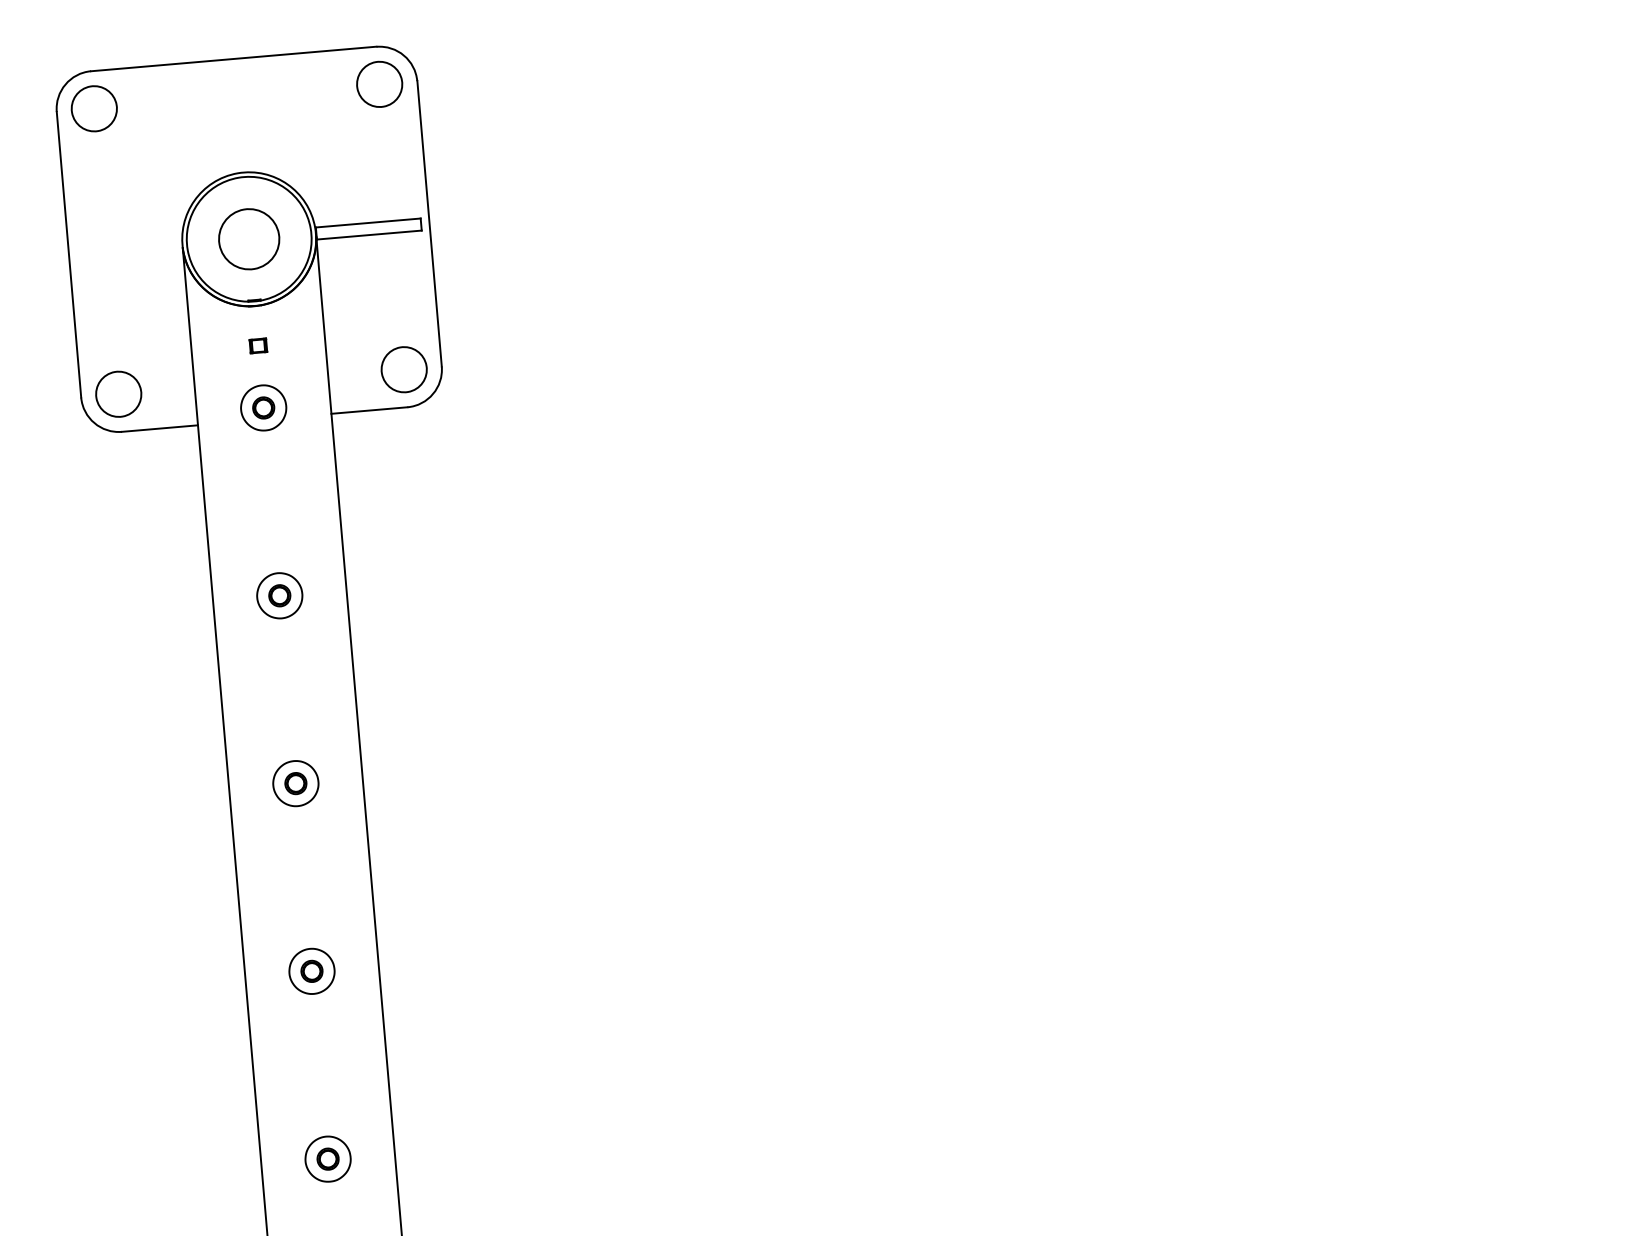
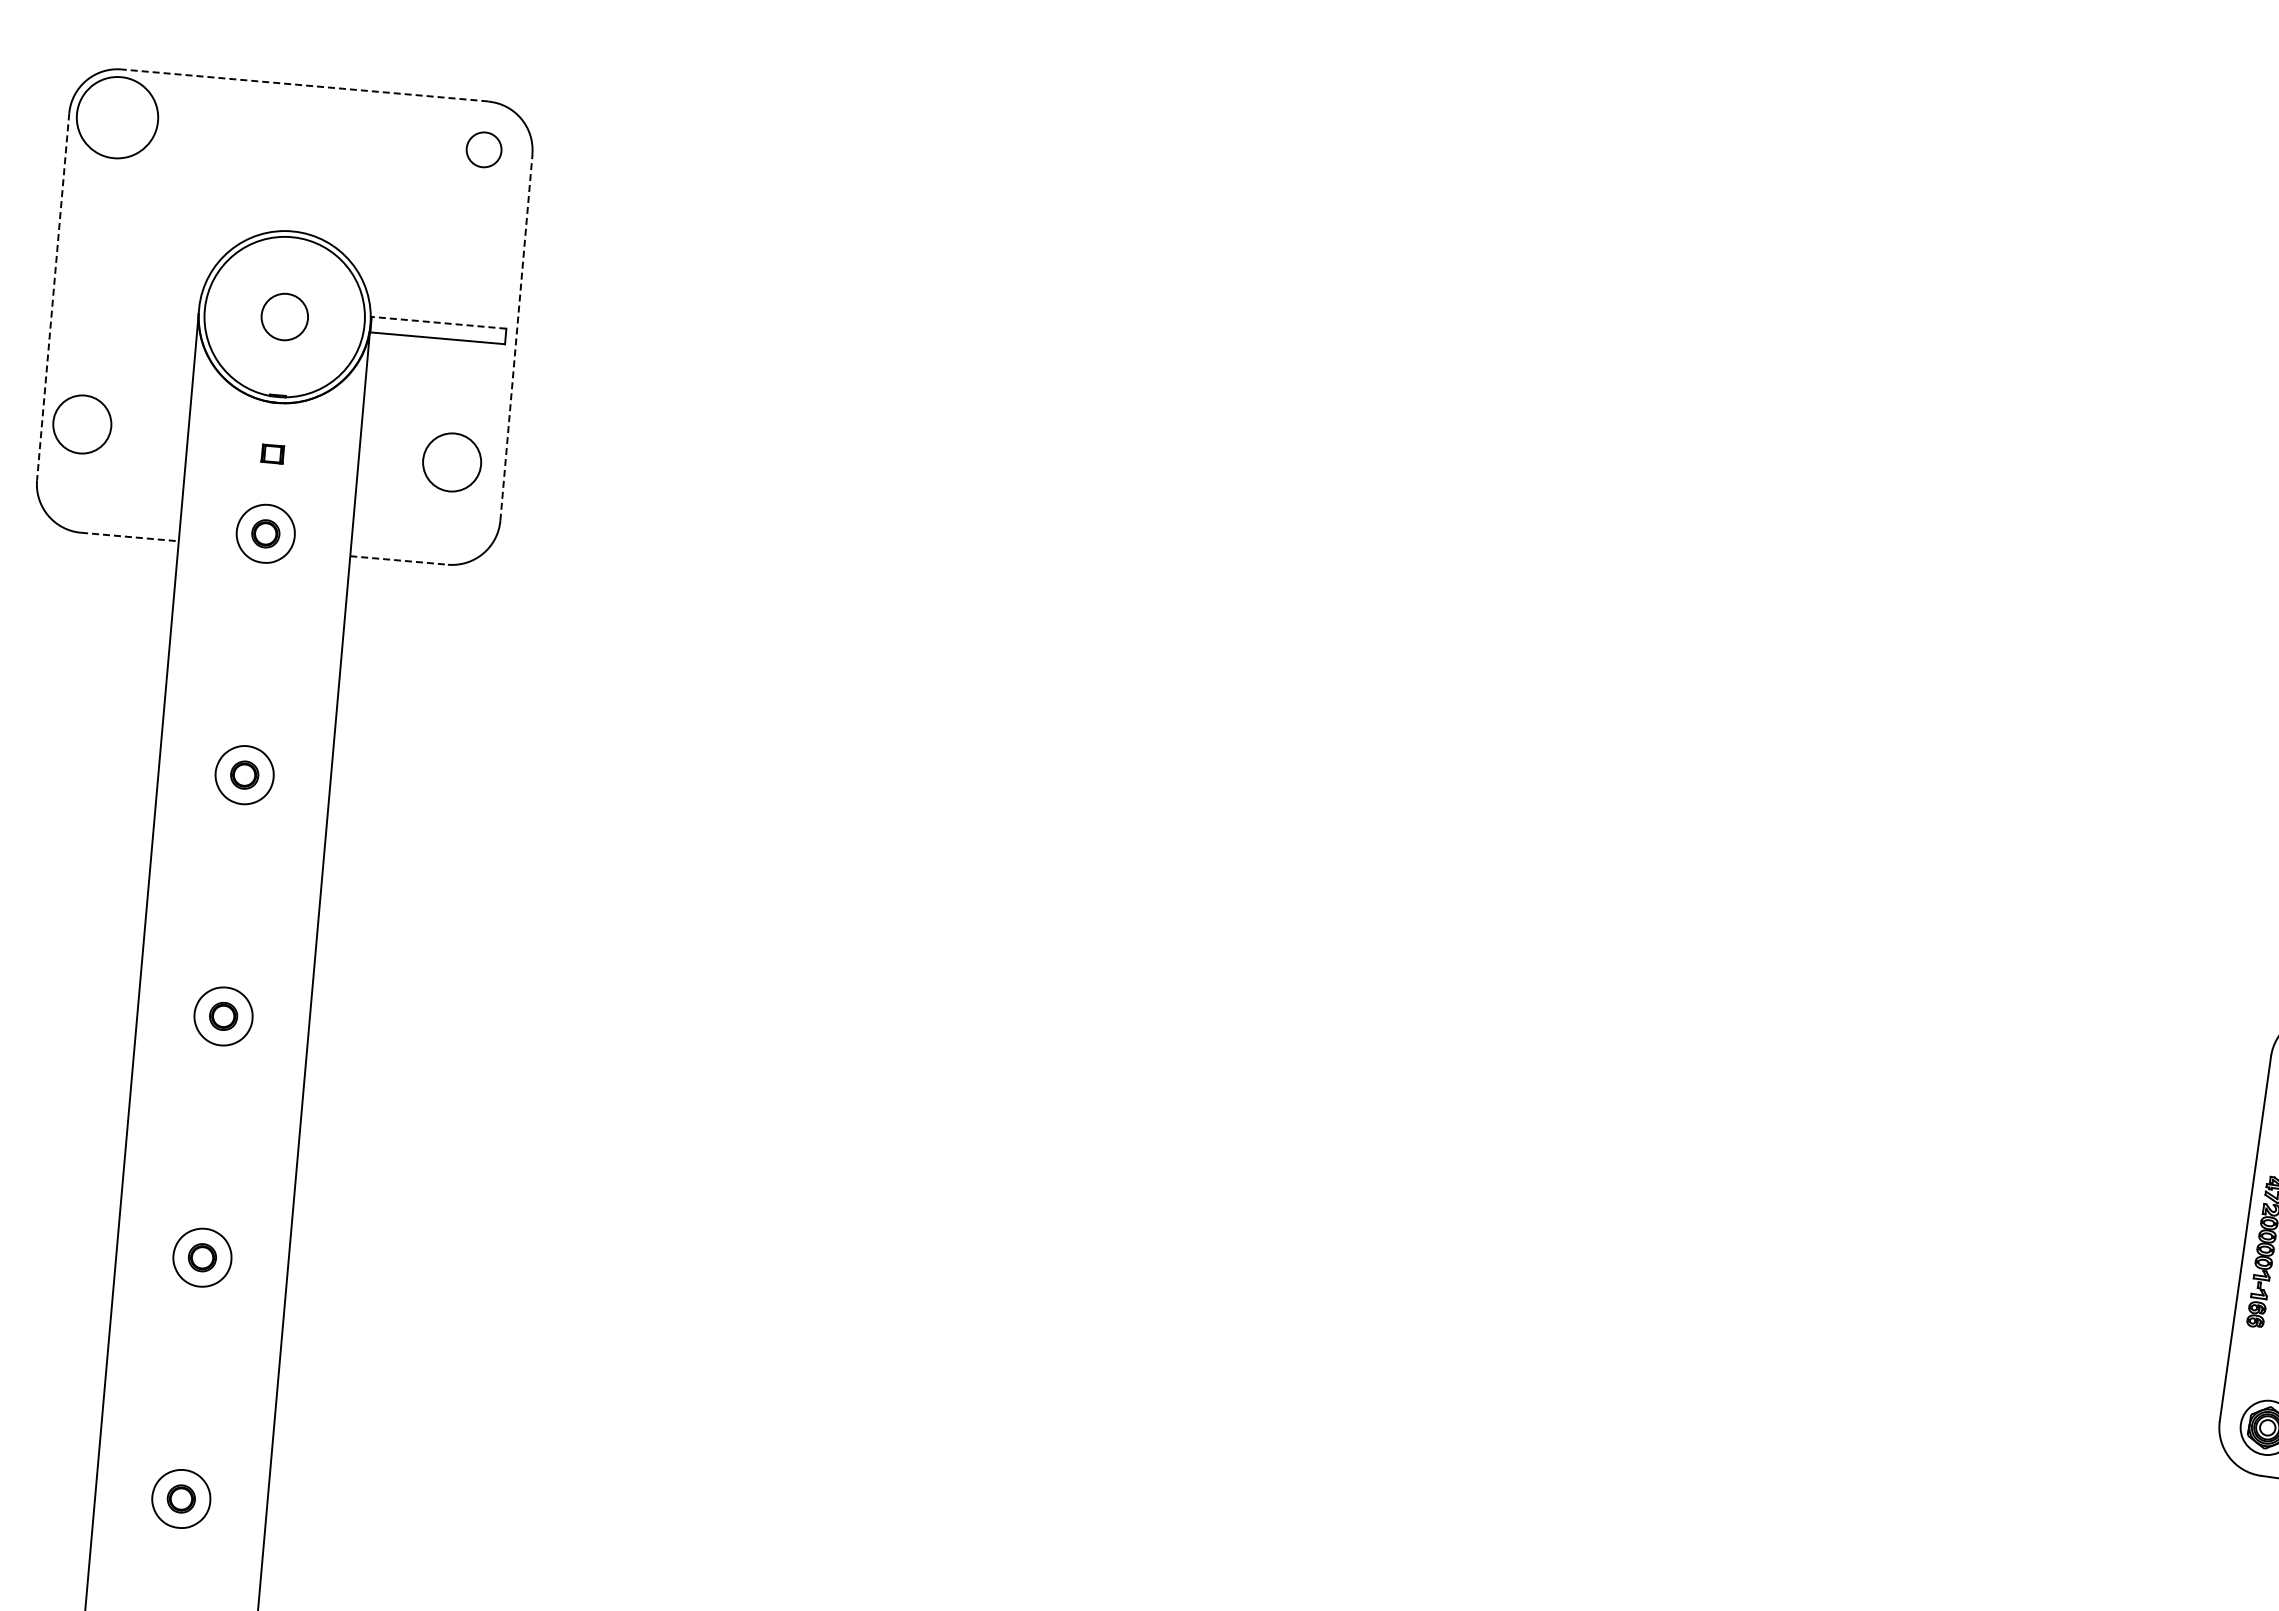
line: (233, 59) -> (304, 85), solid -> dashed
circle: (379, 84) -> (484, 149), size x0.6
circle: (94, 108) -> (117, 117), size x1.4
line: (368, 222) -> (439, 322), solid -> dashed
line: (429, 223) -> (516, 336), solid -> dashed
circle: (248, 238) -> (284, 316), size x0.6
line: (69, 255) -> (53, 297), solid -> dashed
circle: (404, 369) -> (452, 462), moved
circle: (118, 394) -> (82, 424), moved
line: (369, 410) -> (399, 560), solid -> dashed
line: (160, 428) -> (130, 537), solid -> dashed

